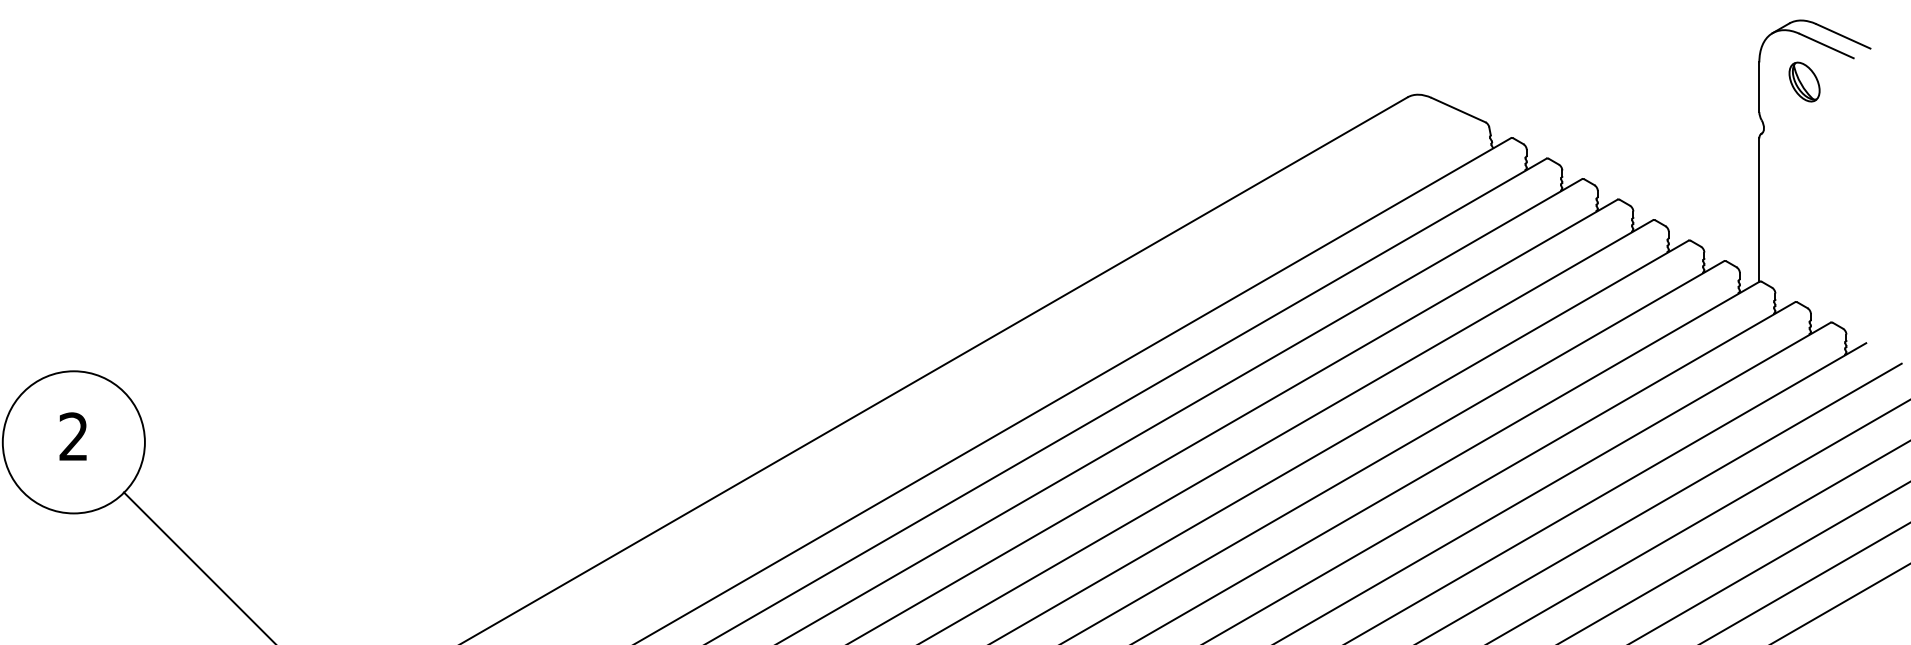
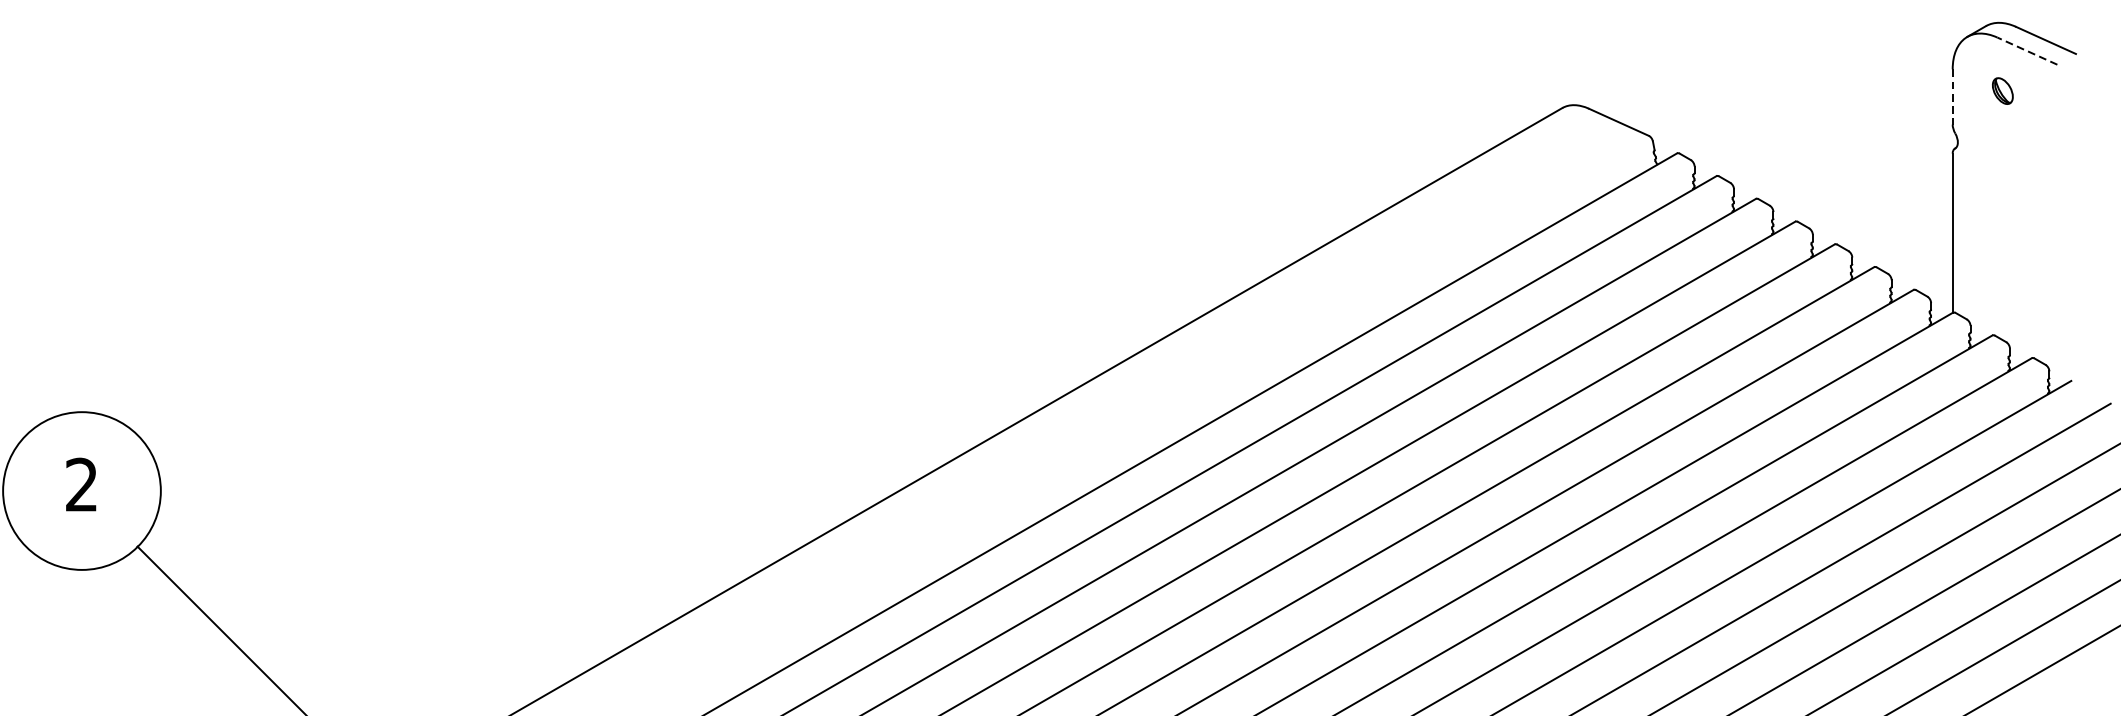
line: (1826, 46) -> (2027, 51), solid -> dashed
part: (1804, 81) -> (2002, 90), size x0.6
line: (1759, 87) -> (1952, 97), solid -> dashed

